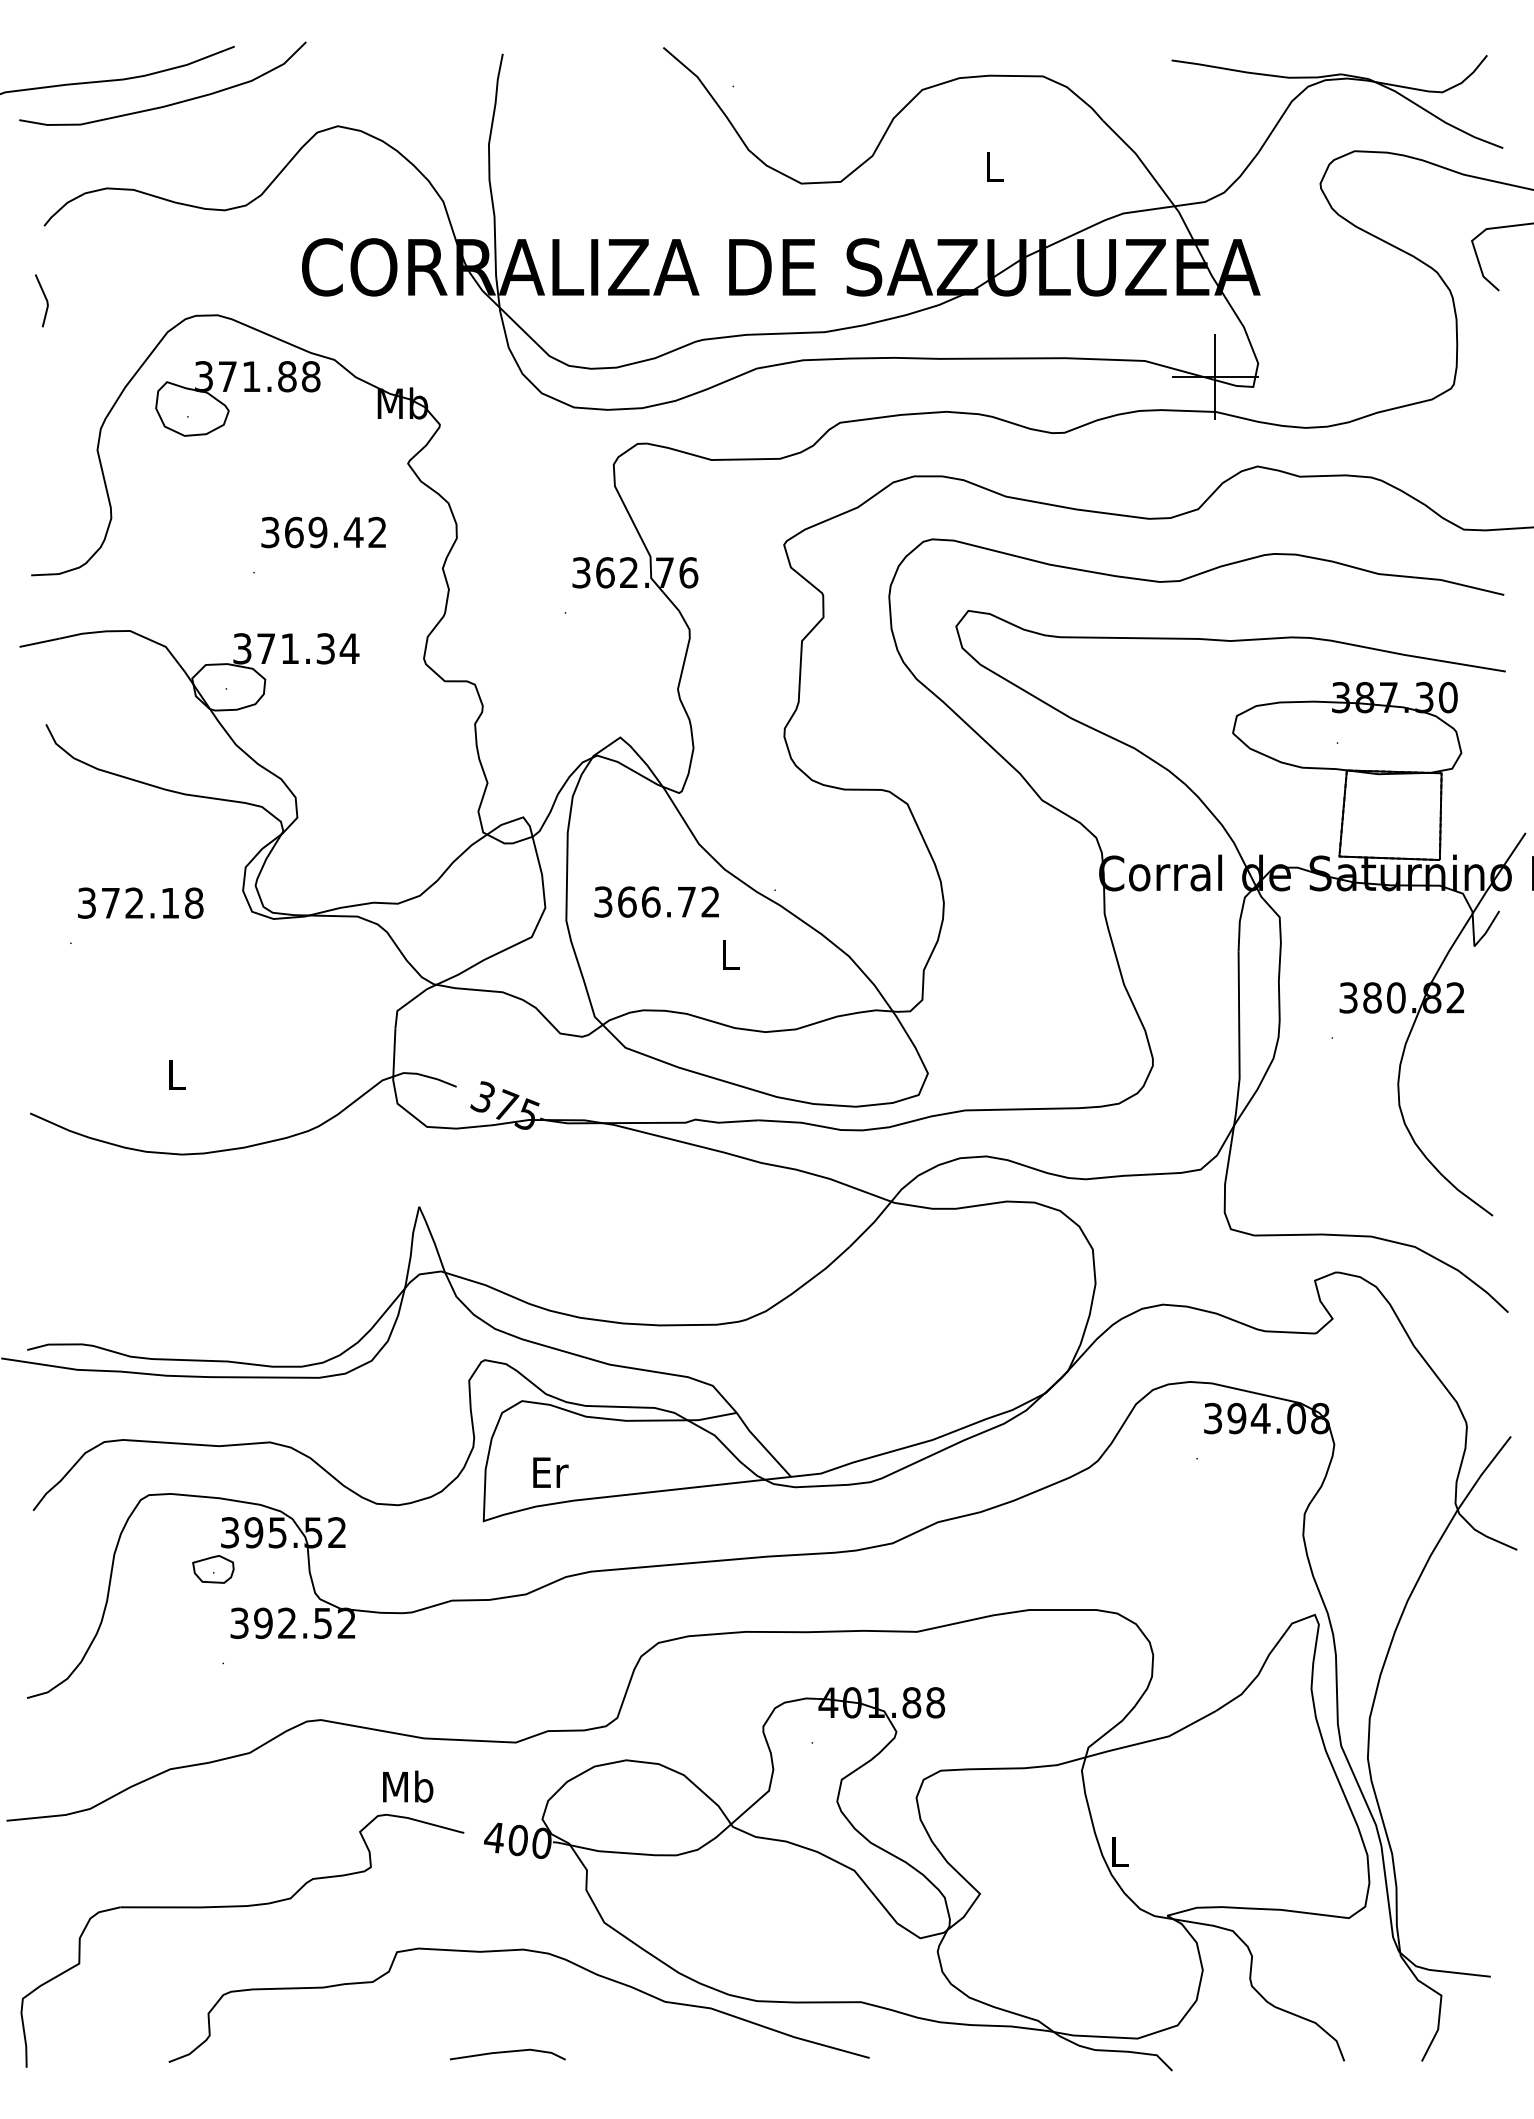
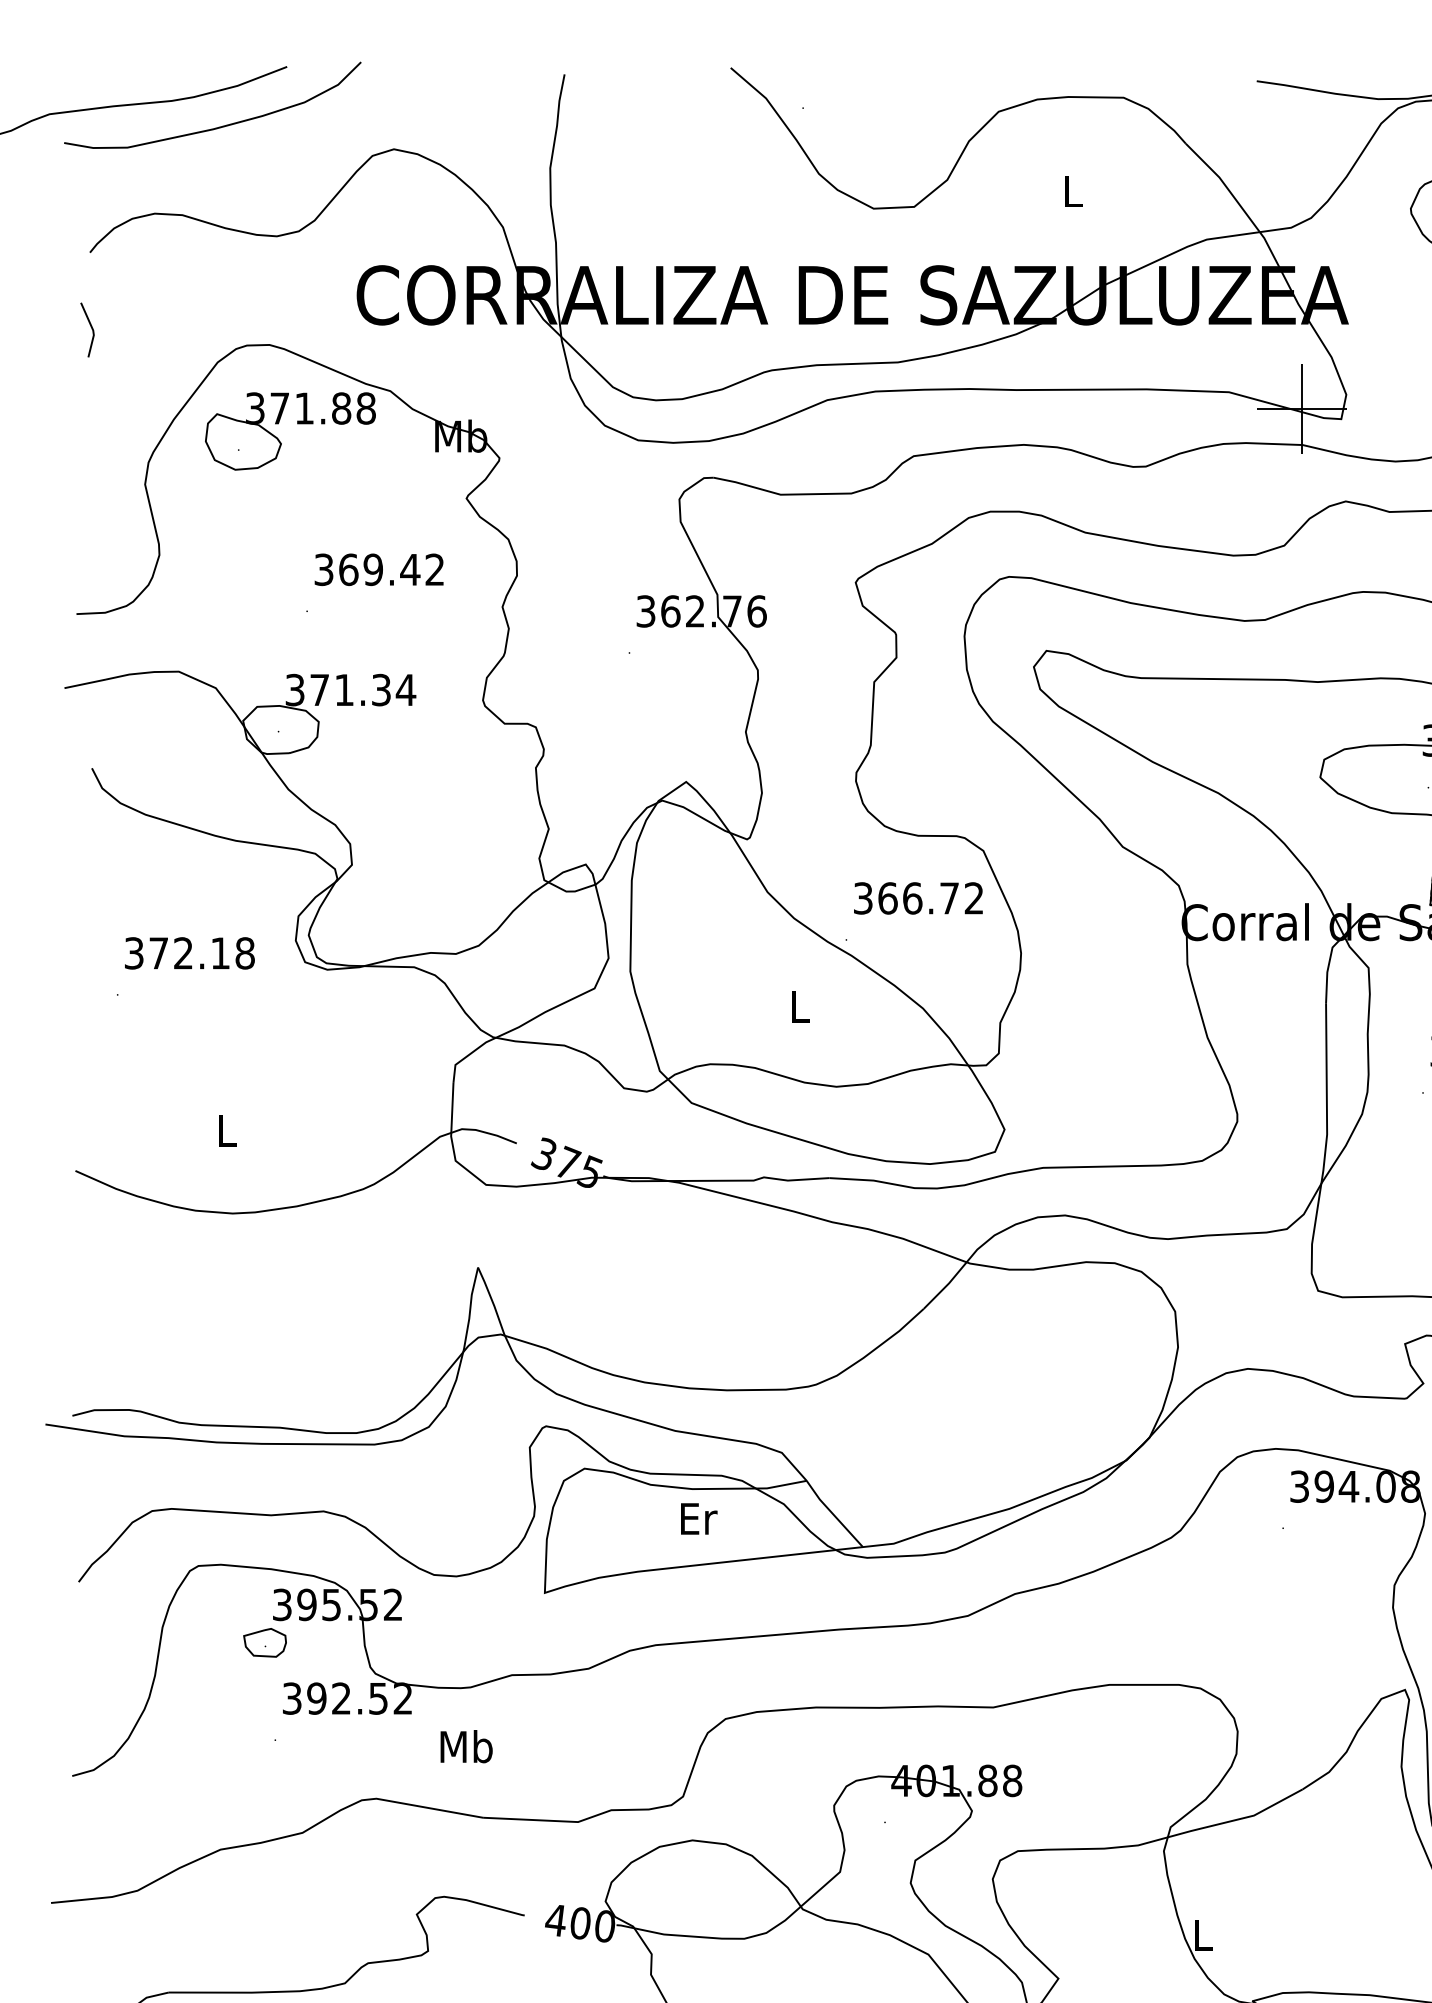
text: (656, 901) -> (918, 897), moved
text: (550, 1472) -> (698, 1518), moved
text: (408, 1786) -> (466, 1746), moved

